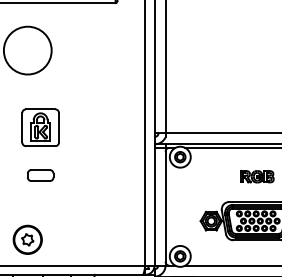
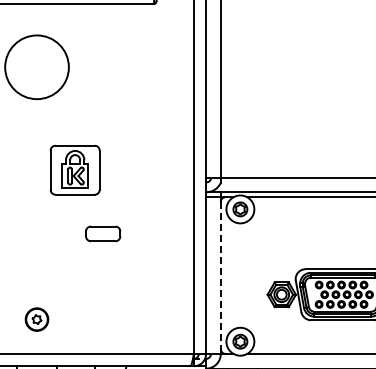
part: (40, 127) -> (74, 169), moved
part: (40, 175) -> (103, 233), moved
part: (256, 176) -> (342, 235), removed
line: (165, 206) -> (220, 275), solid -> dashed
part: (27, 239) -> (36, 319), size x0.6

